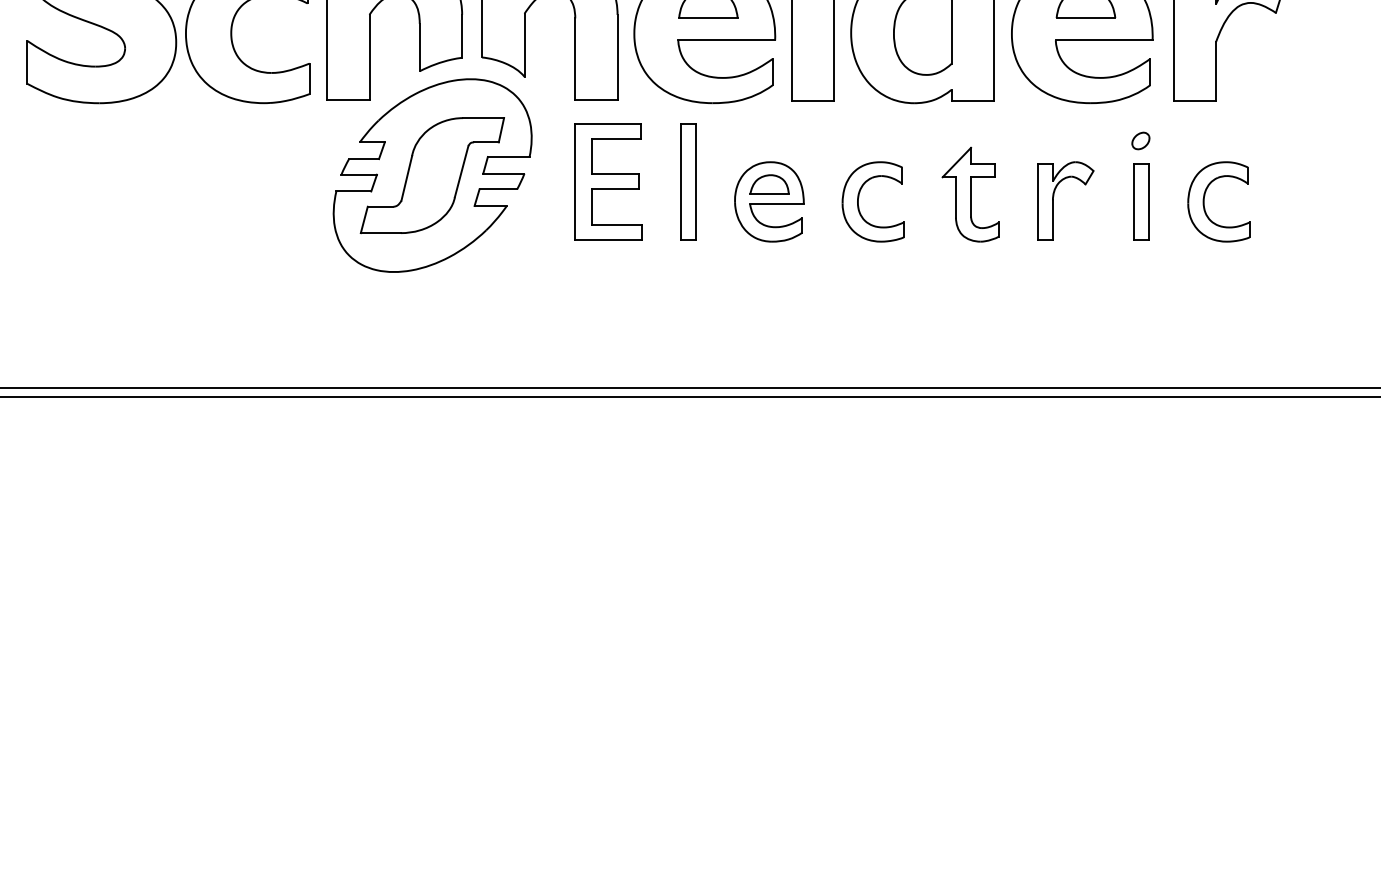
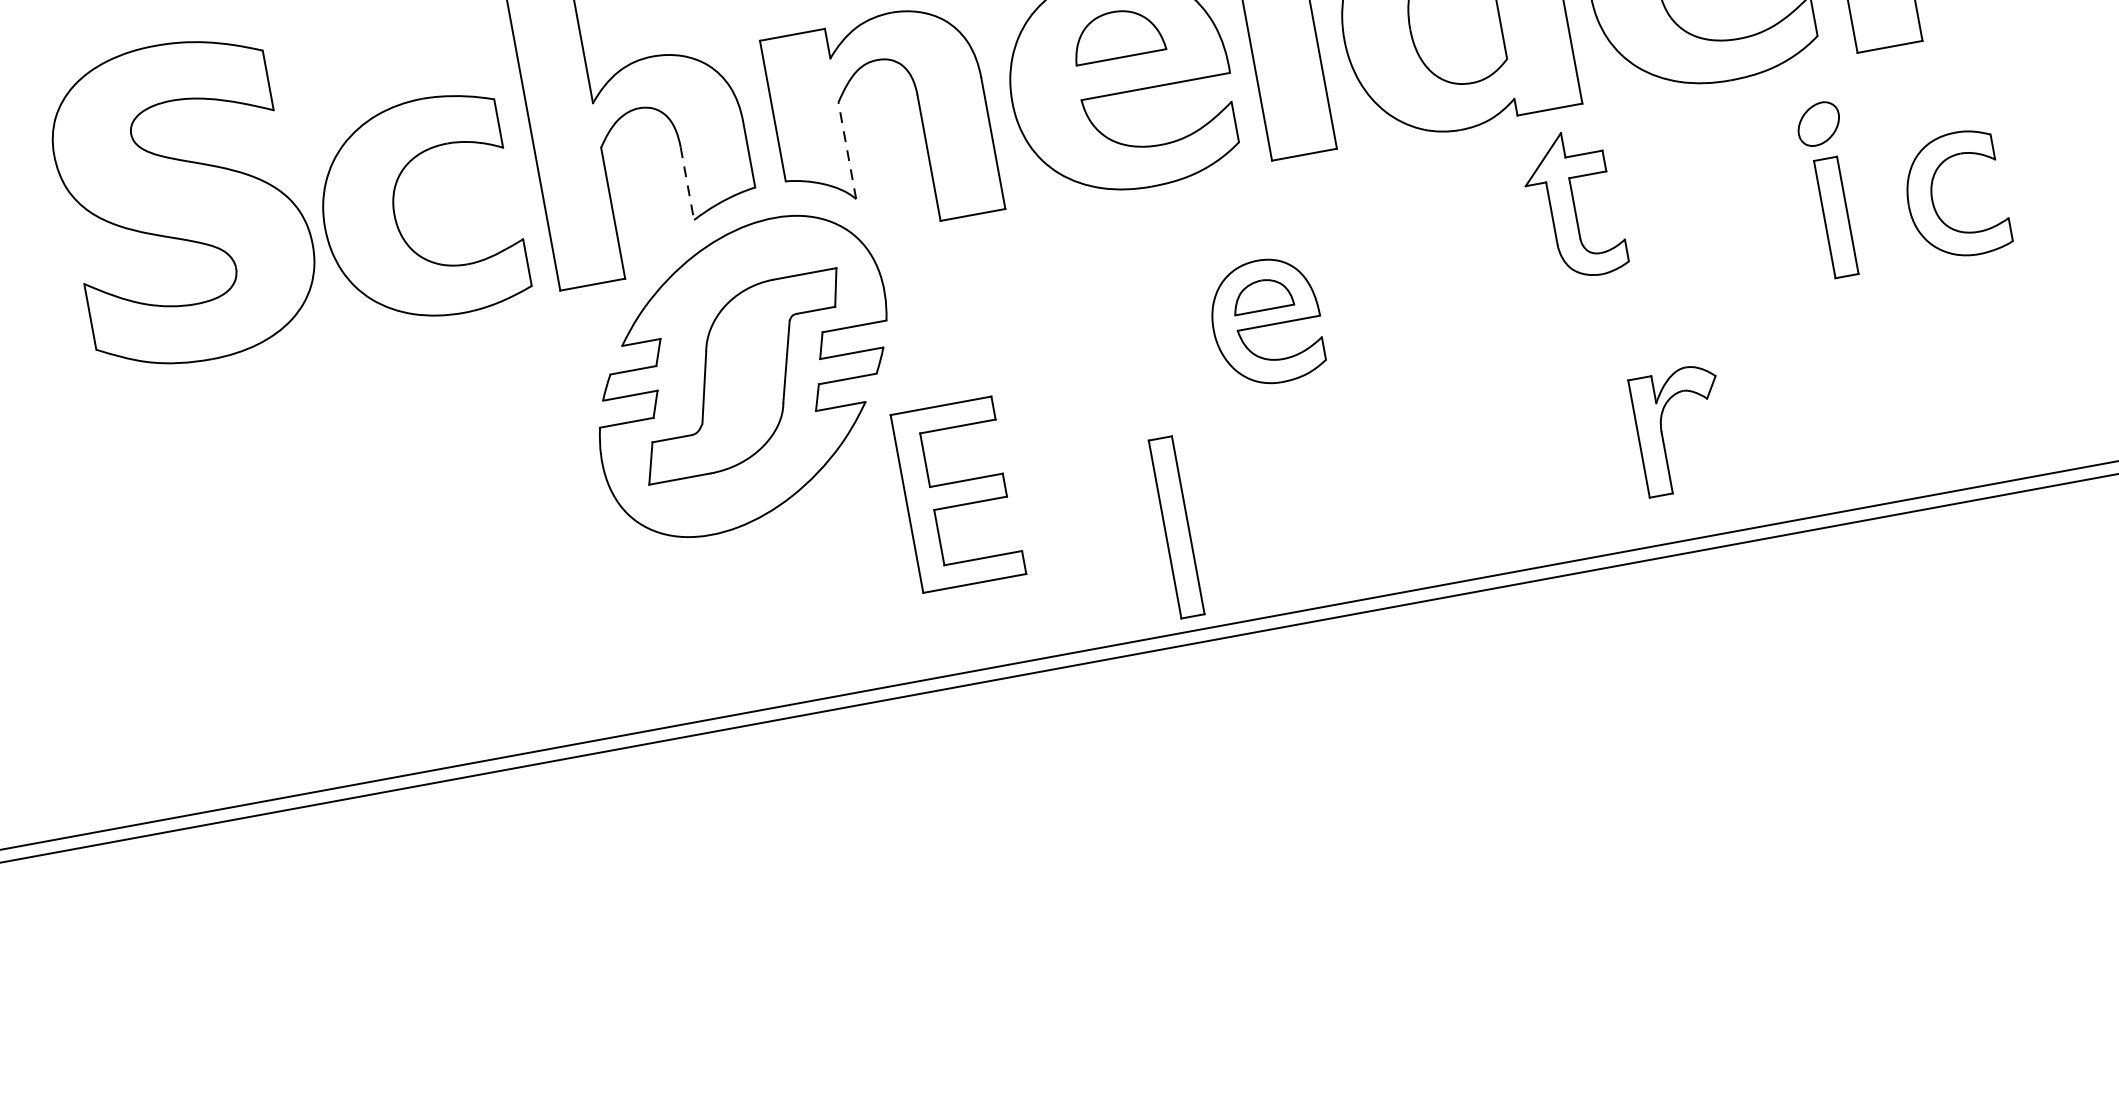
line: (524, 45) -> (847, 151), solid -> dashed
line: (419, 47) -> (686, 183), solid -> dashed
part: (1140, 140) -> (1818, 123), size x1.6
part: (608, 181) -> (957, 493), moved
part: (688, 181) -> (1176, 526), moved
part: (970, 194) -> (1573, 204), moved
part: (1054, 196) -> (1662, 425), moved
part: (859, 197) -> (1403, 289), removed

